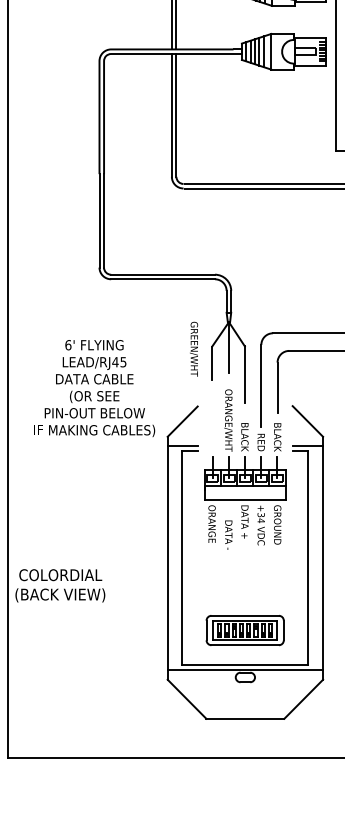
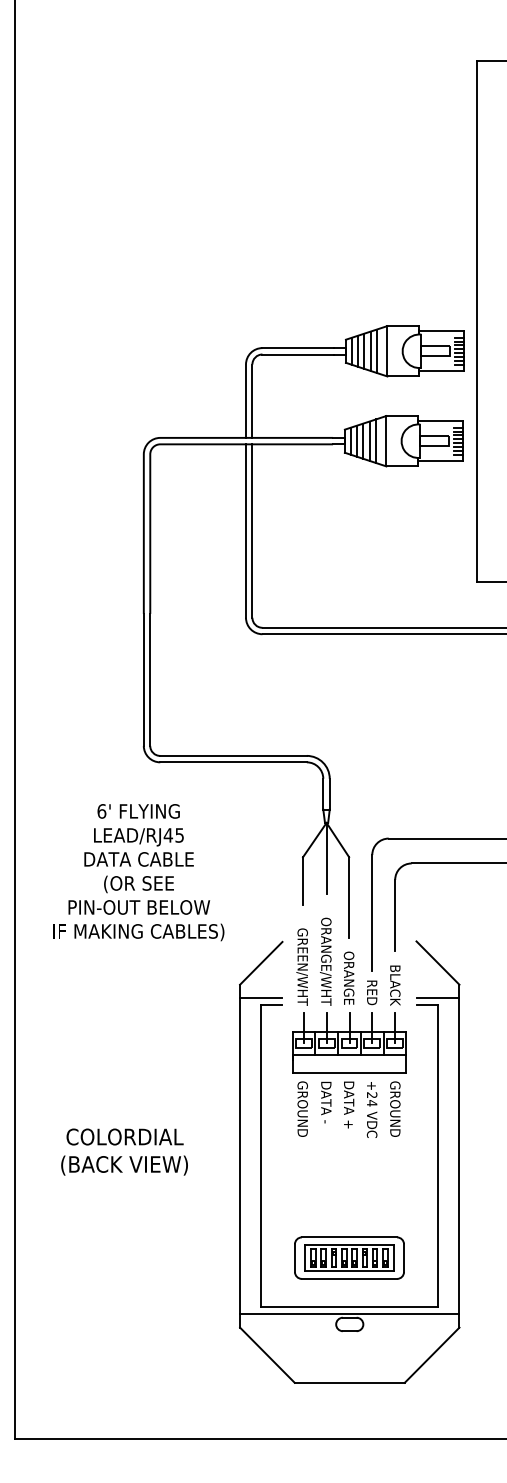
text: (193, 348) -> (301, 966), moved
text: (94, 388) -> (138, 872), moved
text: (244, 432) -> (348, 978), BLACK -> ORANGE
text: (260, 515) -> (371, 1095), +34 -> +24
text: (211, 526) -> (302, 1111), ORANGE -> GROUND
text: (228, 535) -> (326, 1102), moved
text: (60, 585) -> (124, 1151), moved

